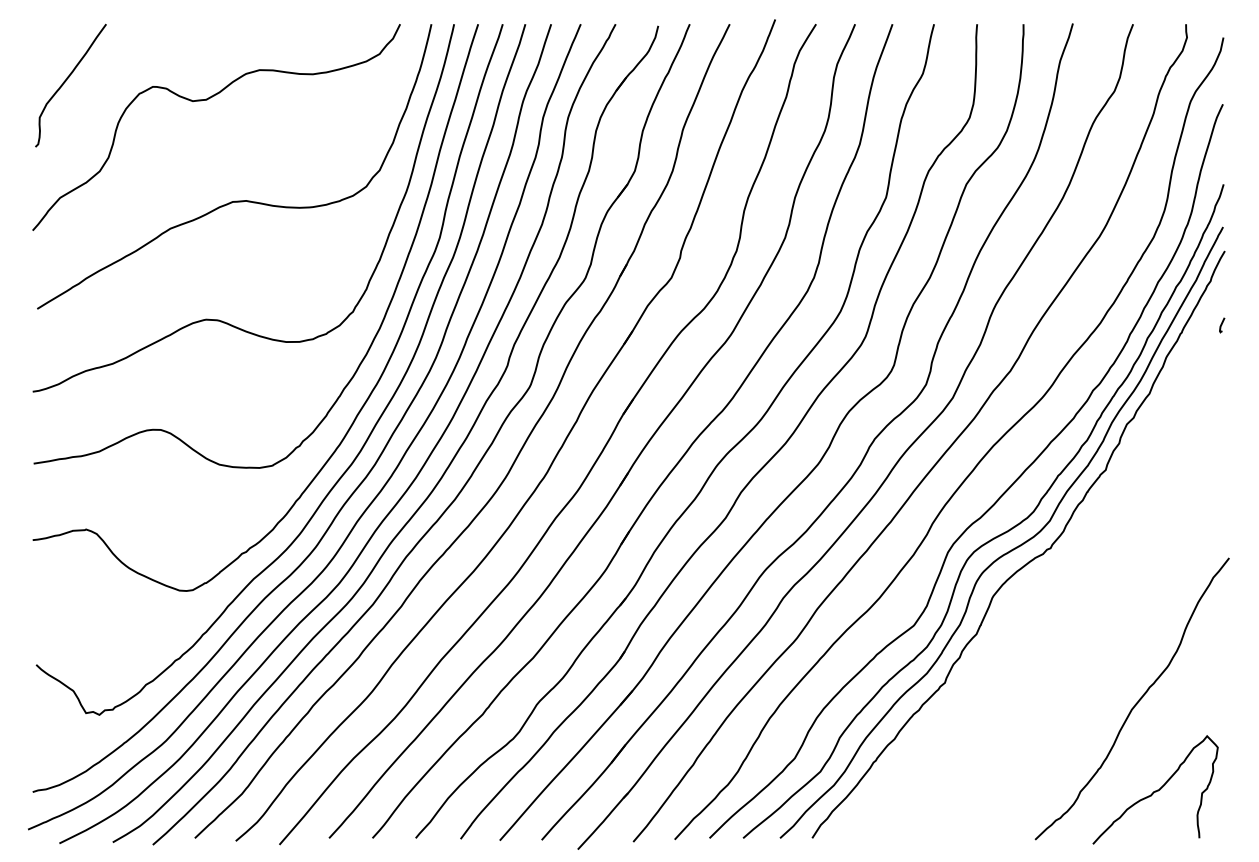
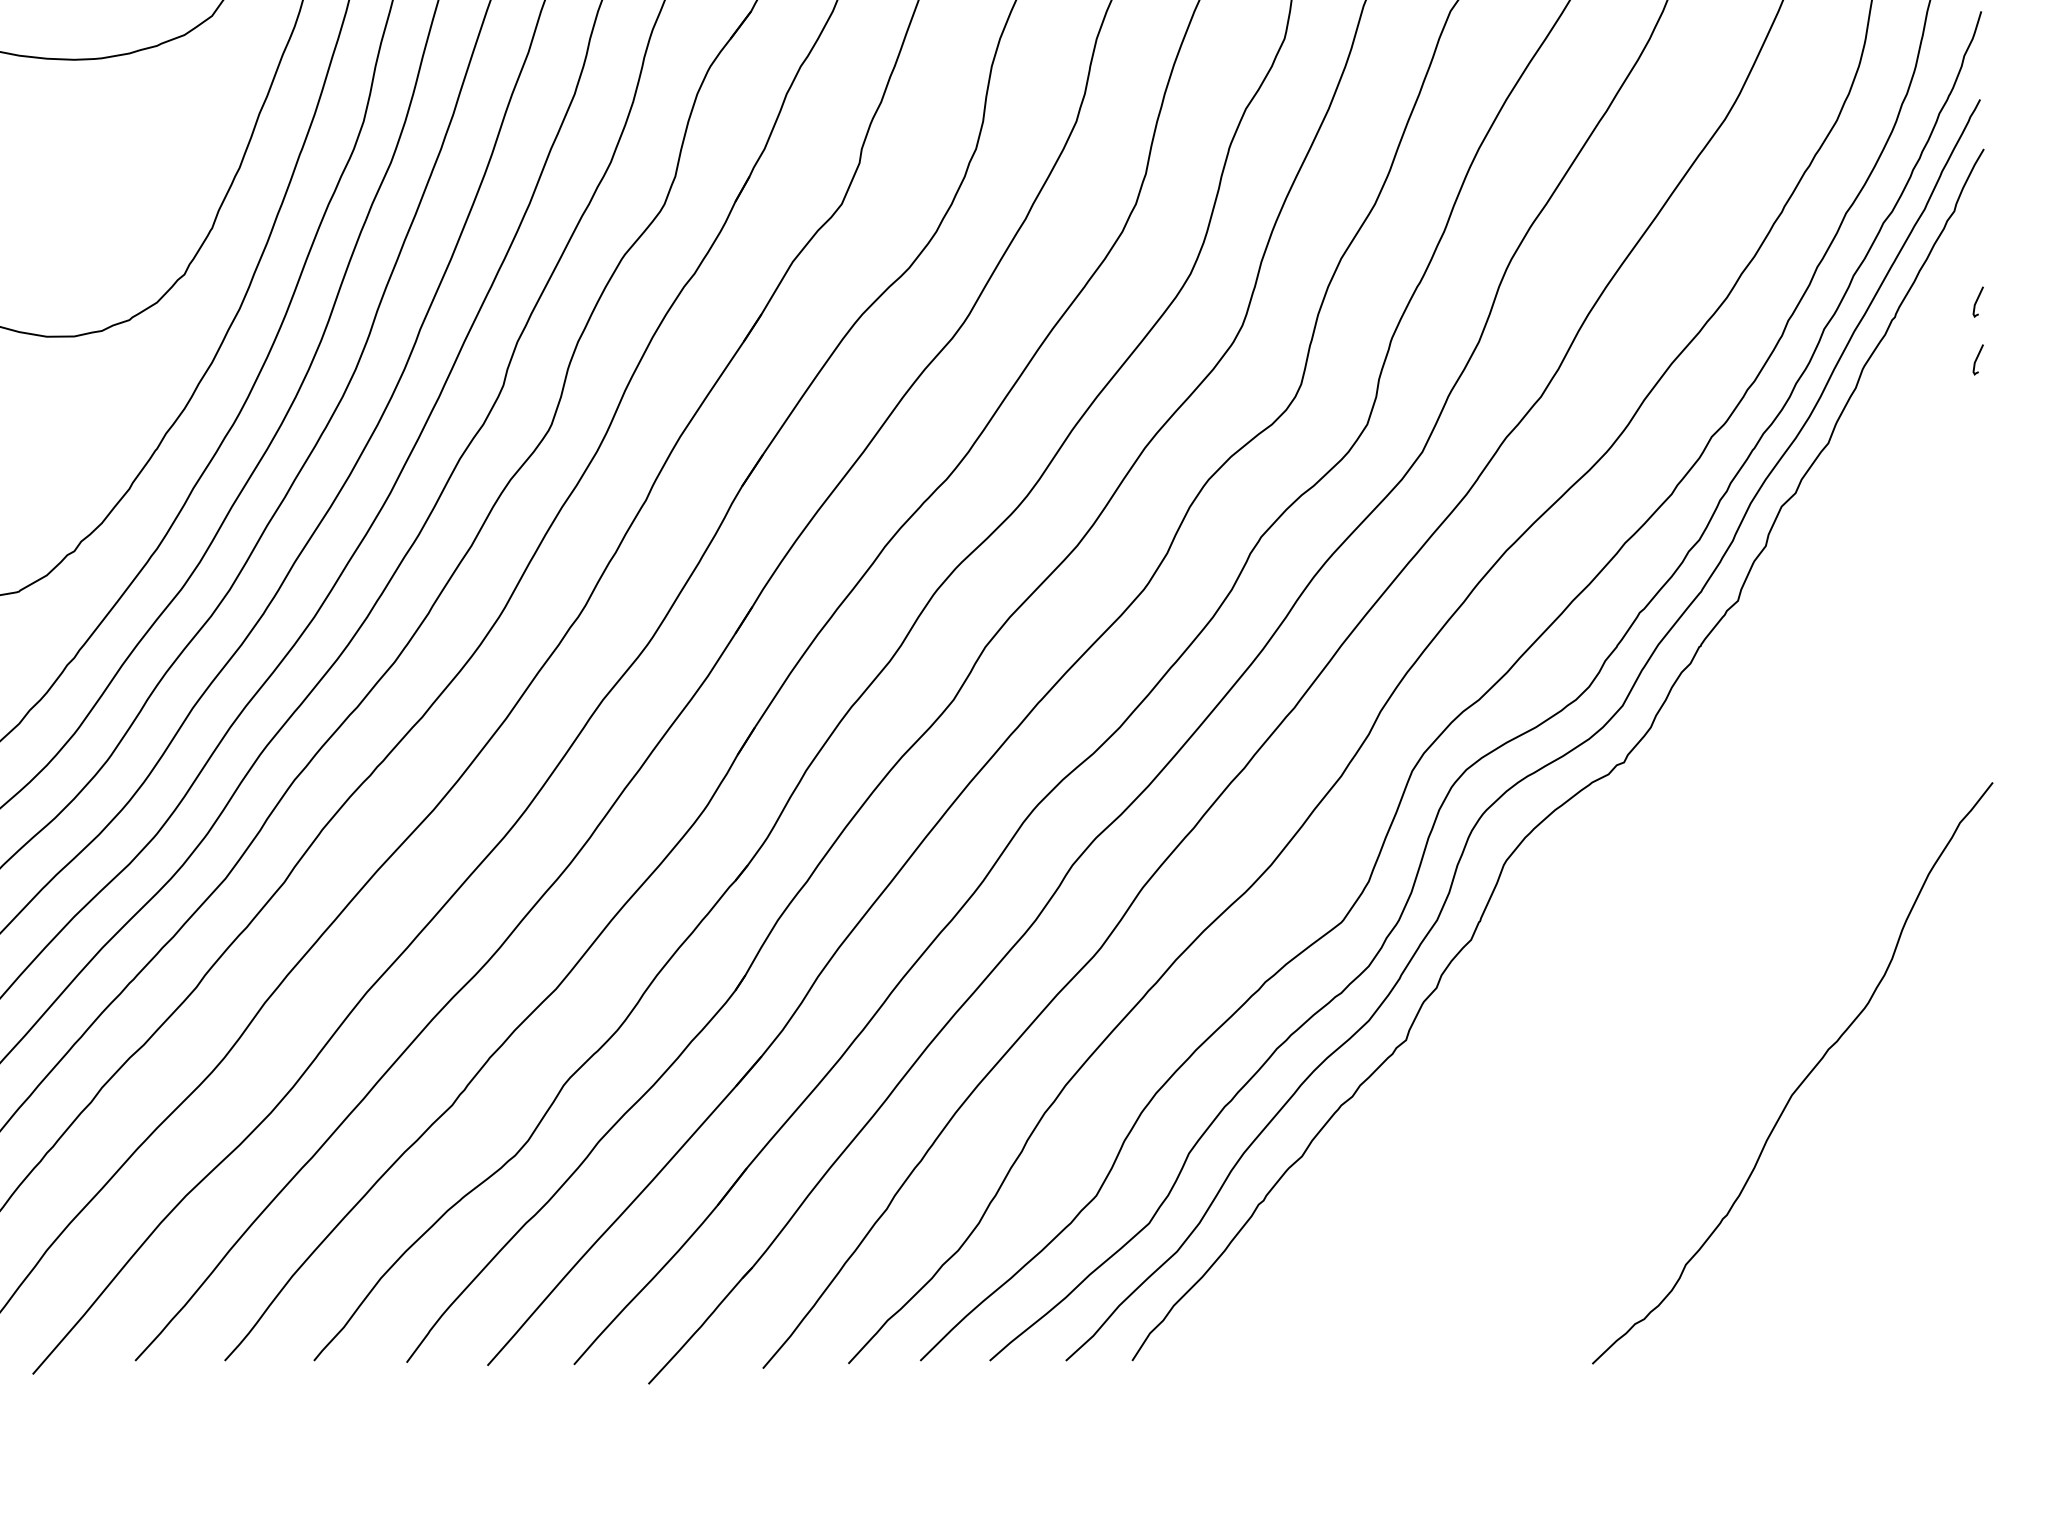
curve: (1222, 353) -> (1978, 360), added
curve: (1155, 790) -> (1840, 1262), removed

